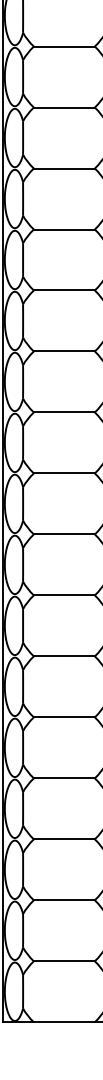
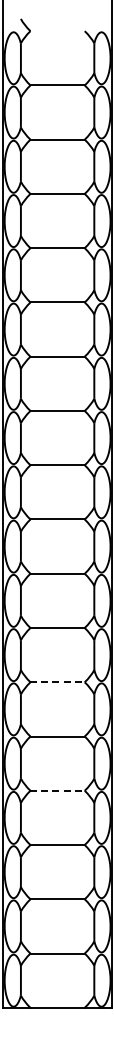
line: (65, 656) -> (58, 682), solid -> dashed
line: (65, 778) -> (58, 790), solid -> dashed

